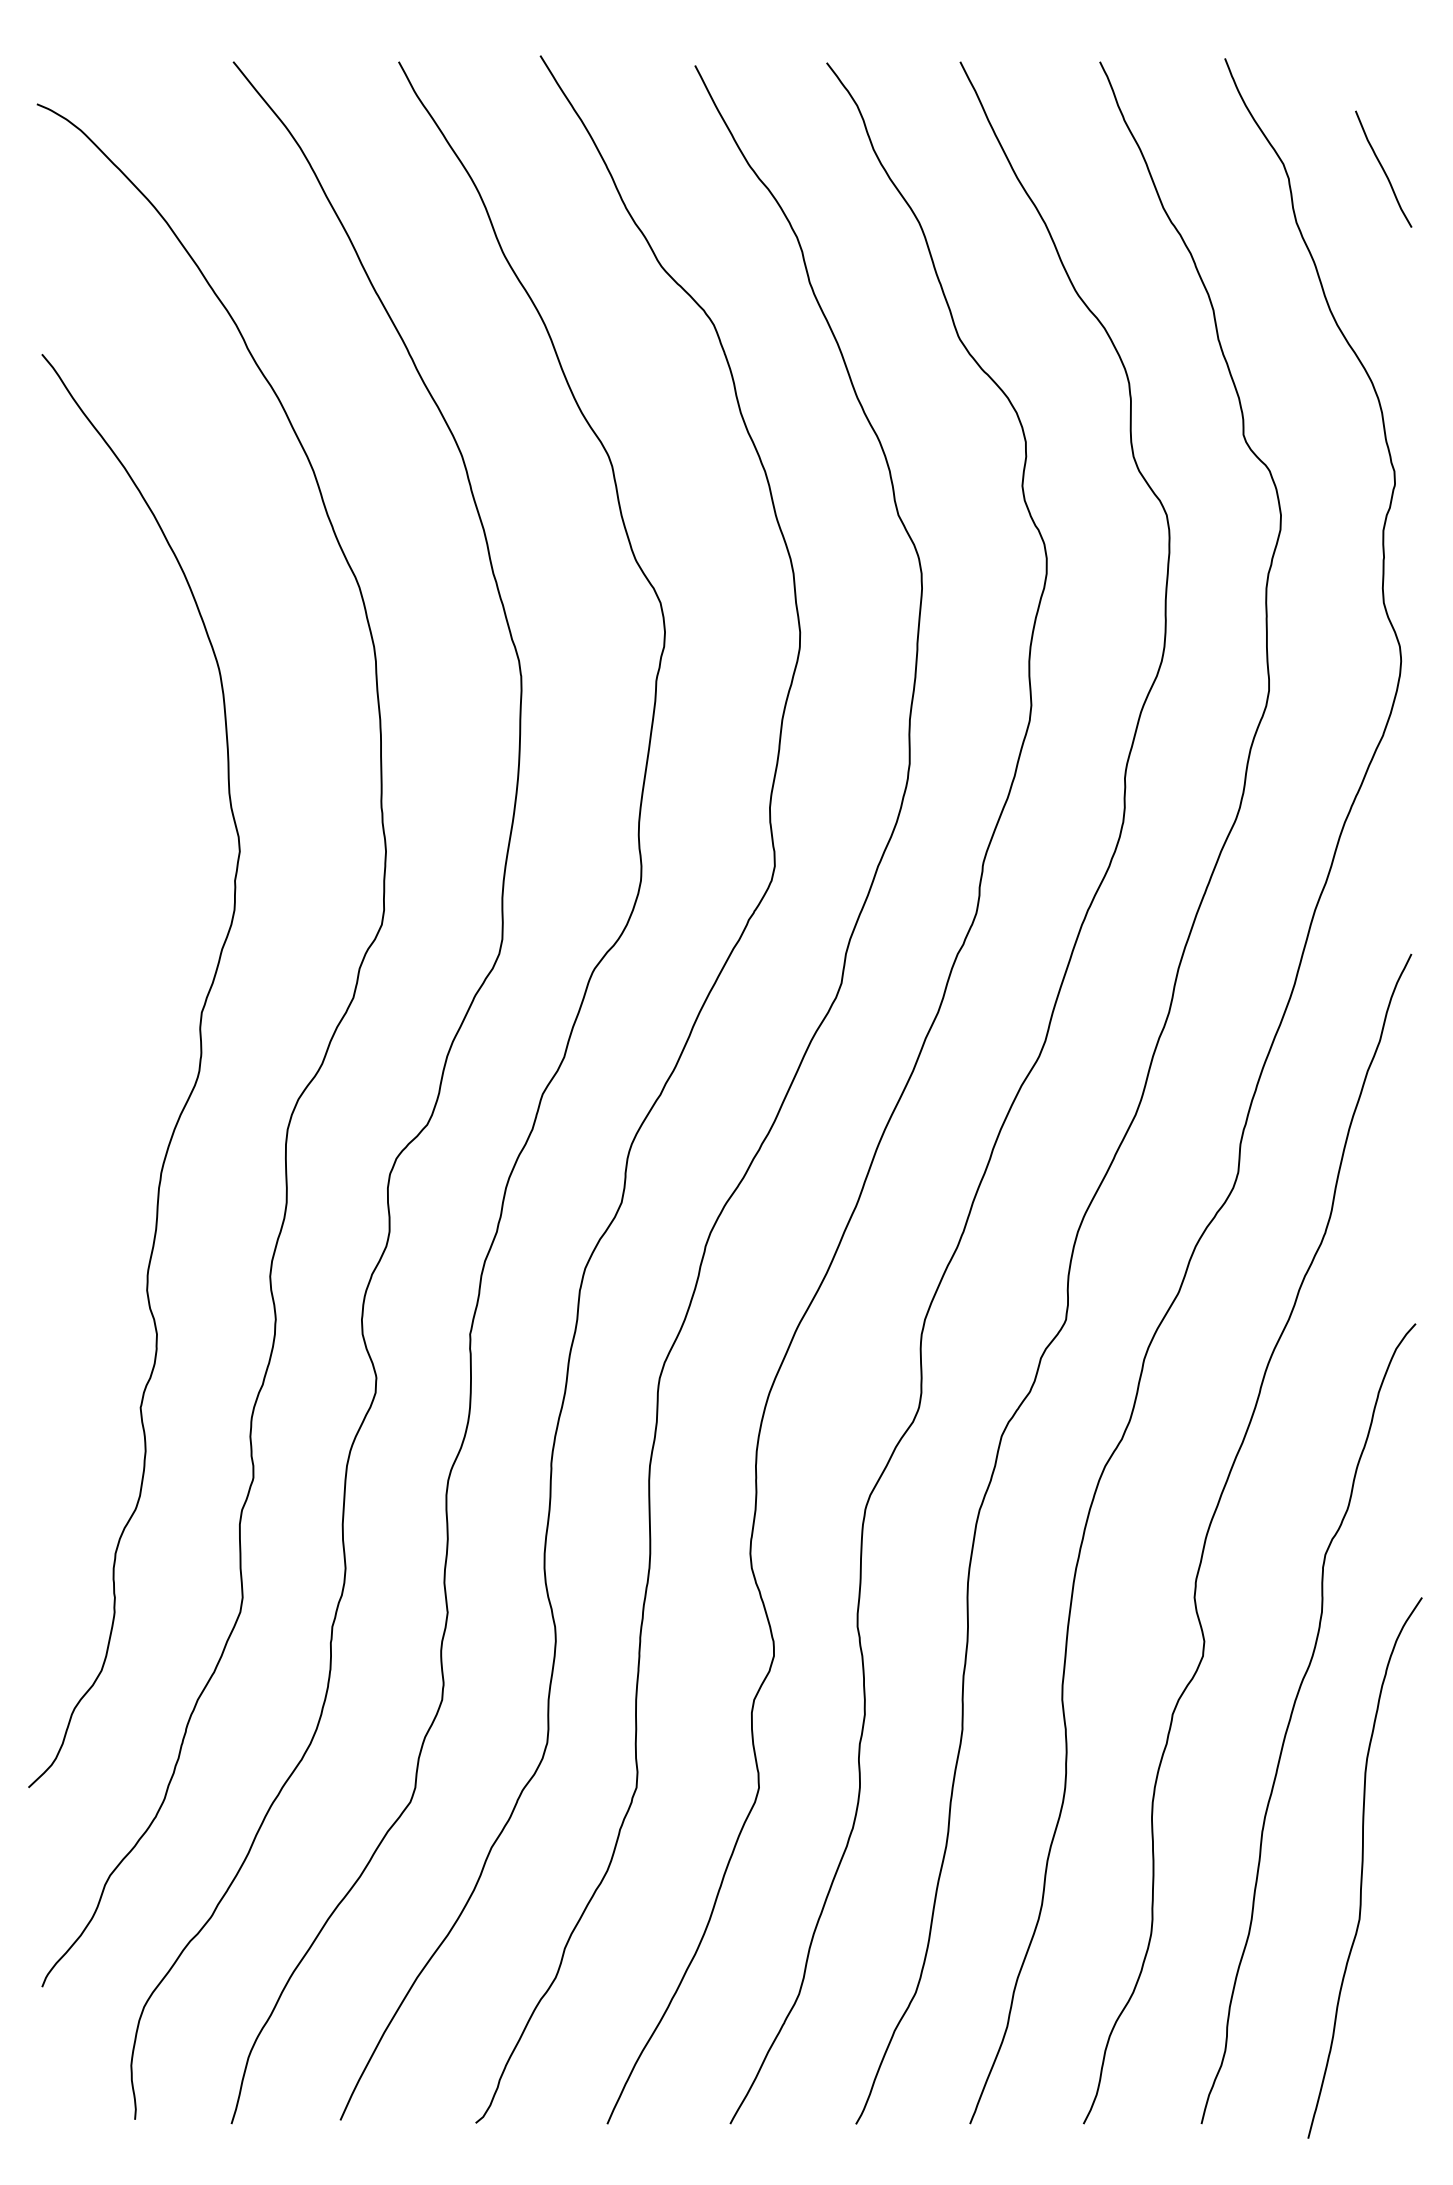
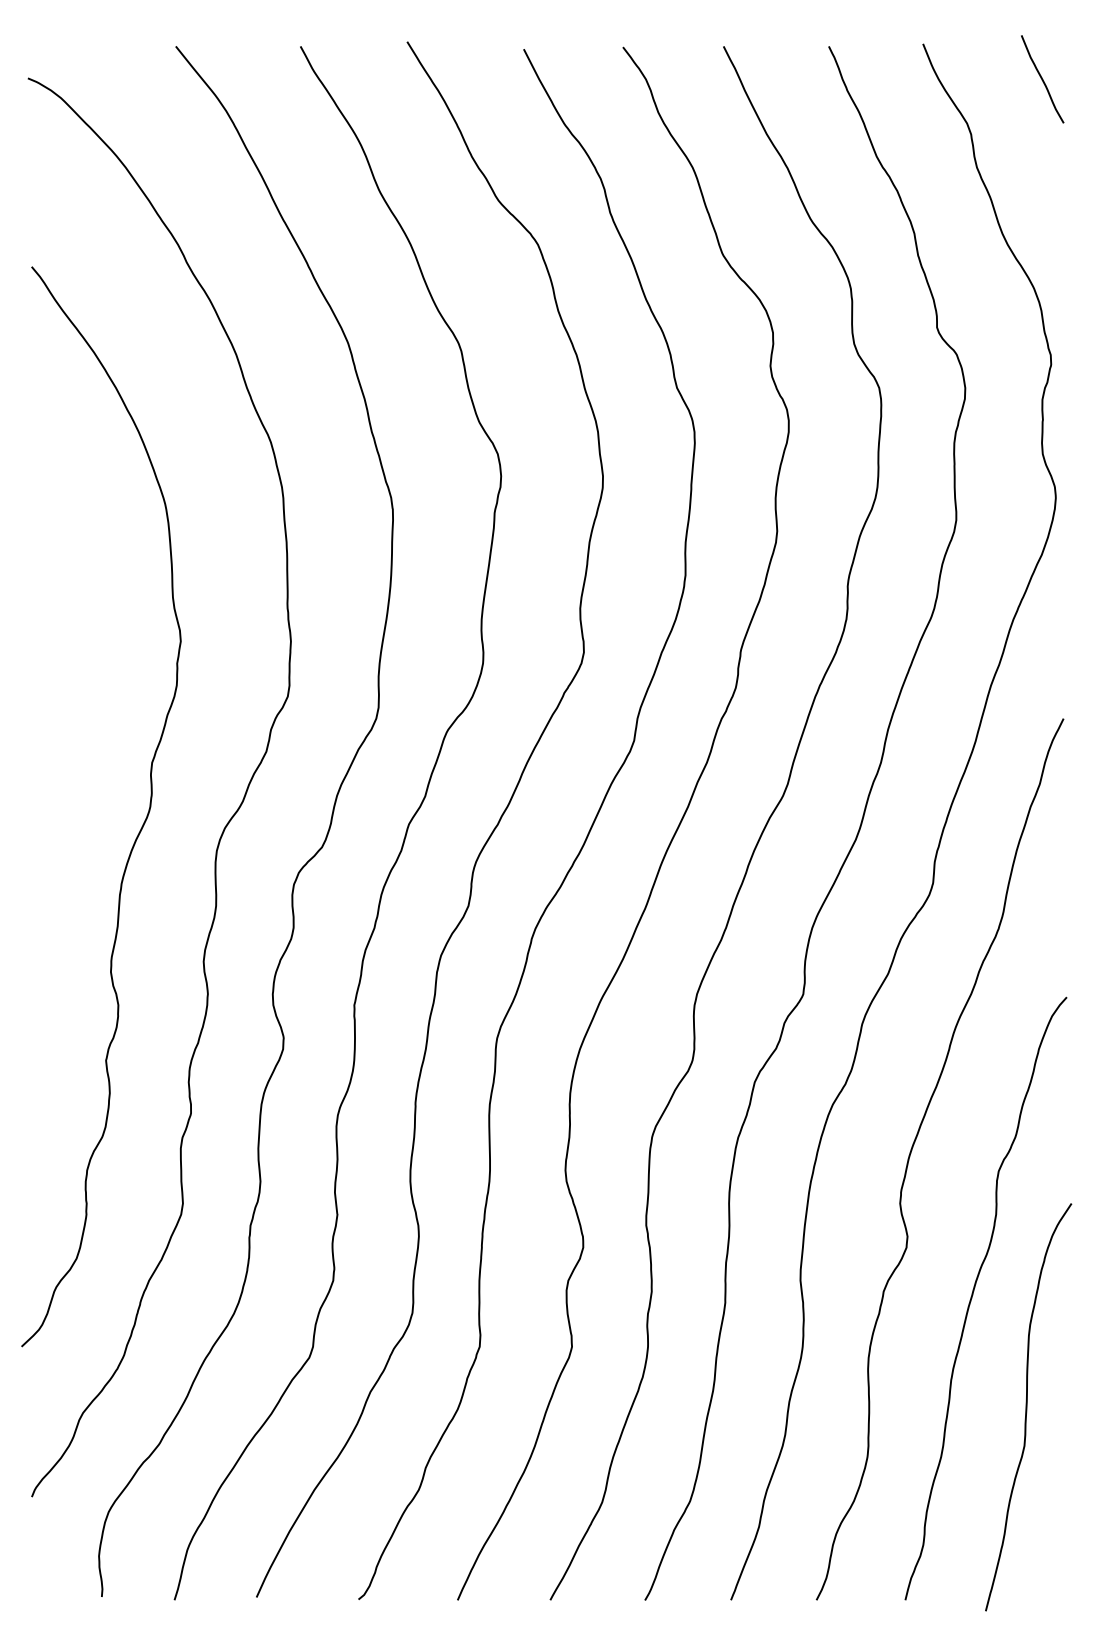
curve: (1383, 169) -> (1042, 79), moved

